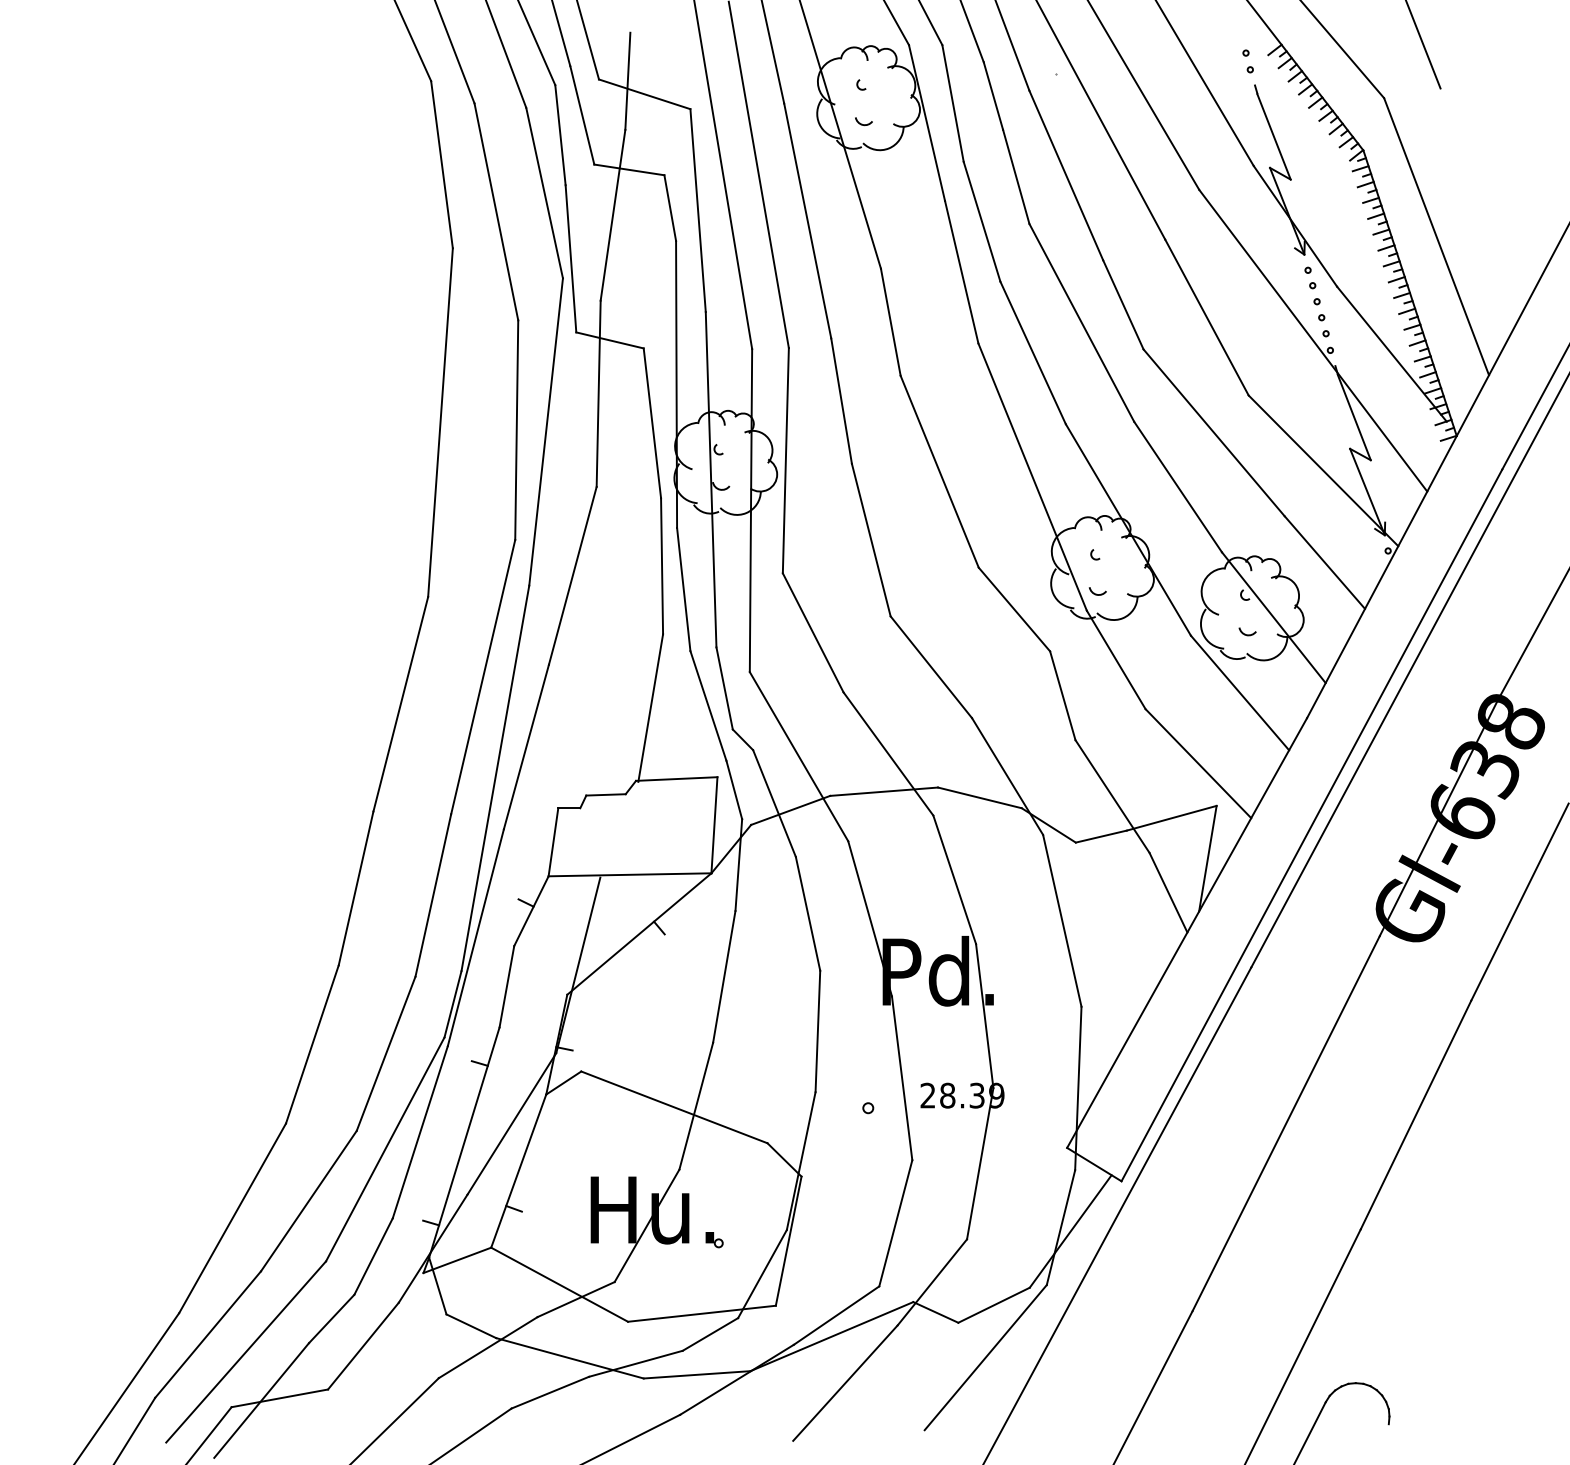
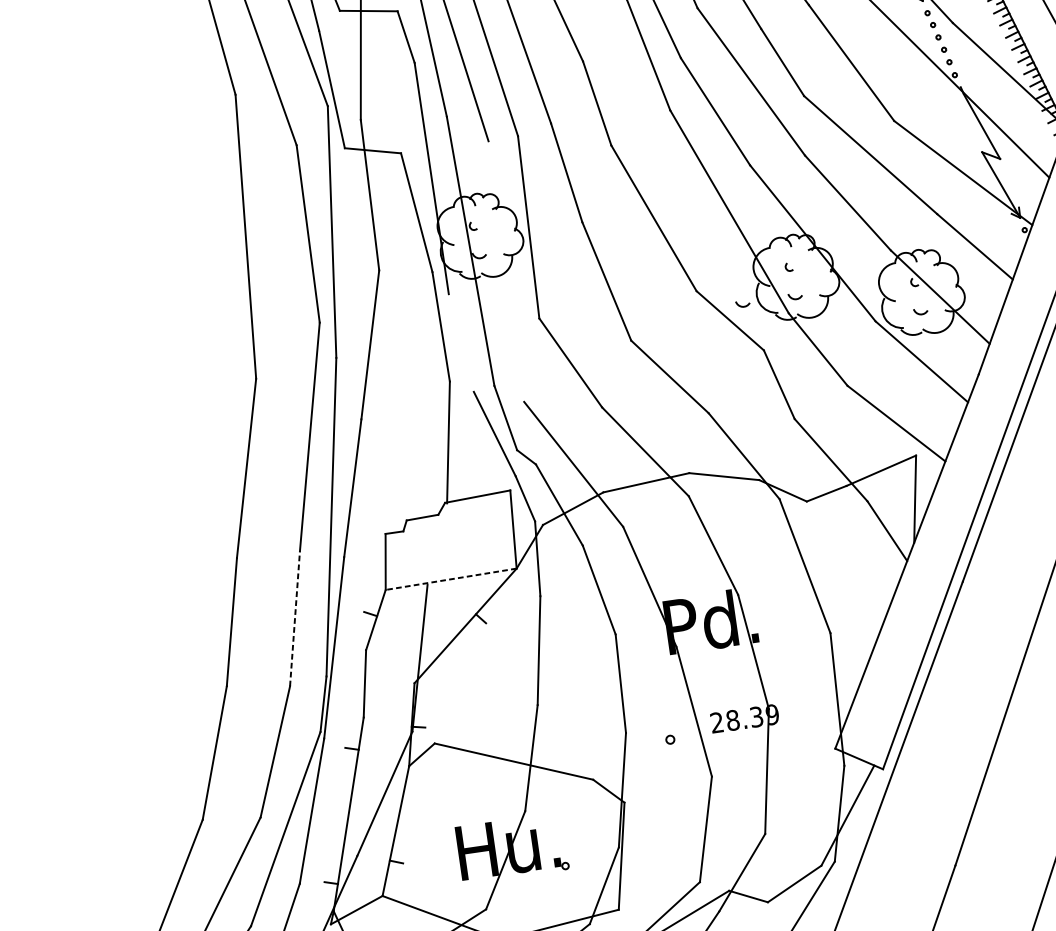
line: (750, 510) -> (505, 271), removed
line: (683, 589) -> (461, 343), removed
arc: (1031, 593) -> (742, 305), added
line: (629, 874) -> (450, 579), solid -> dashed
line: (433, 895) -> (295, 618), solid -> dashed

